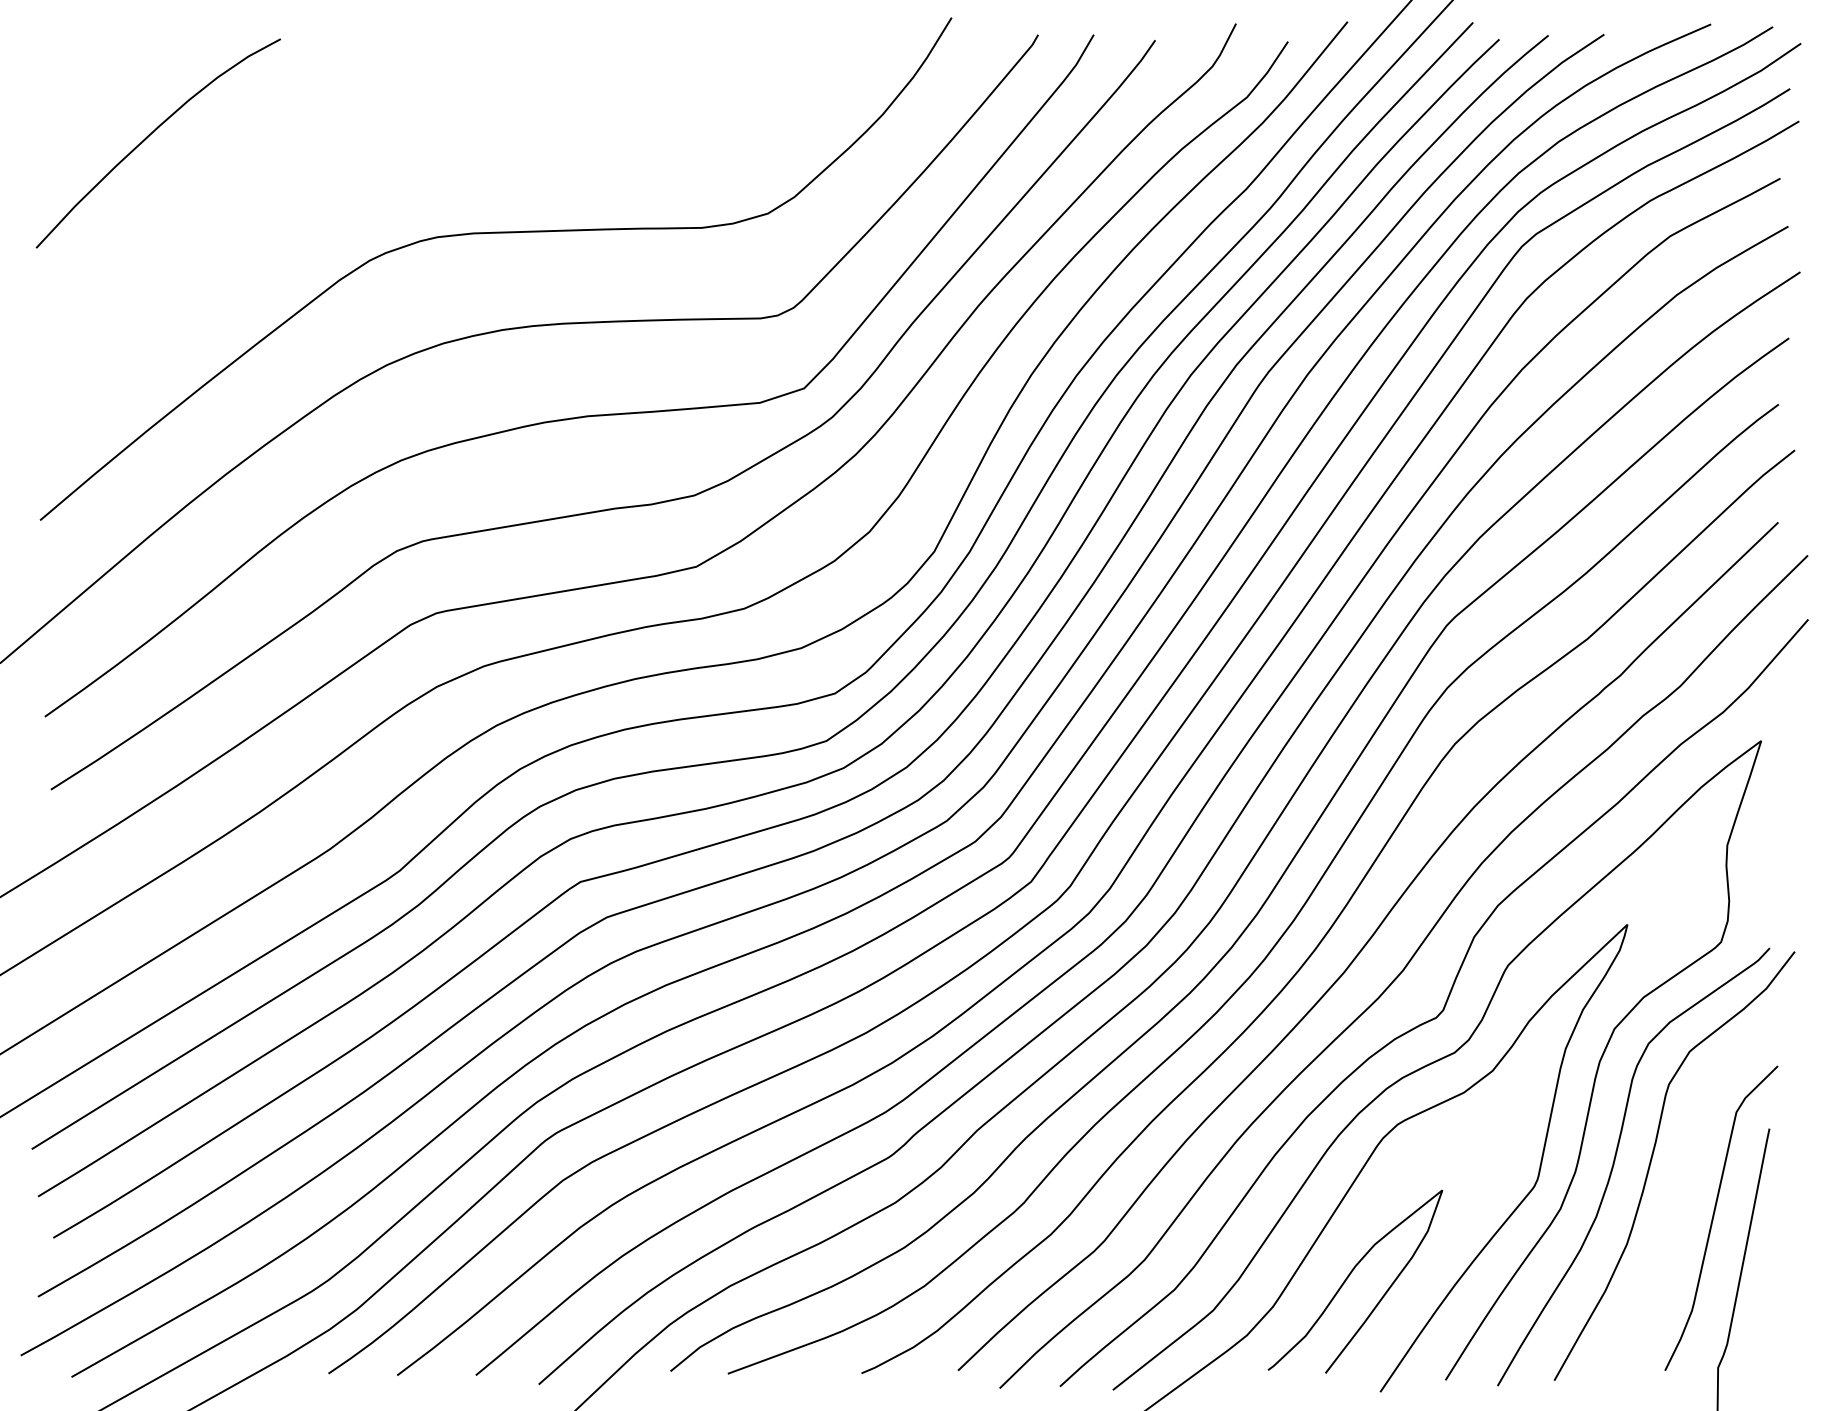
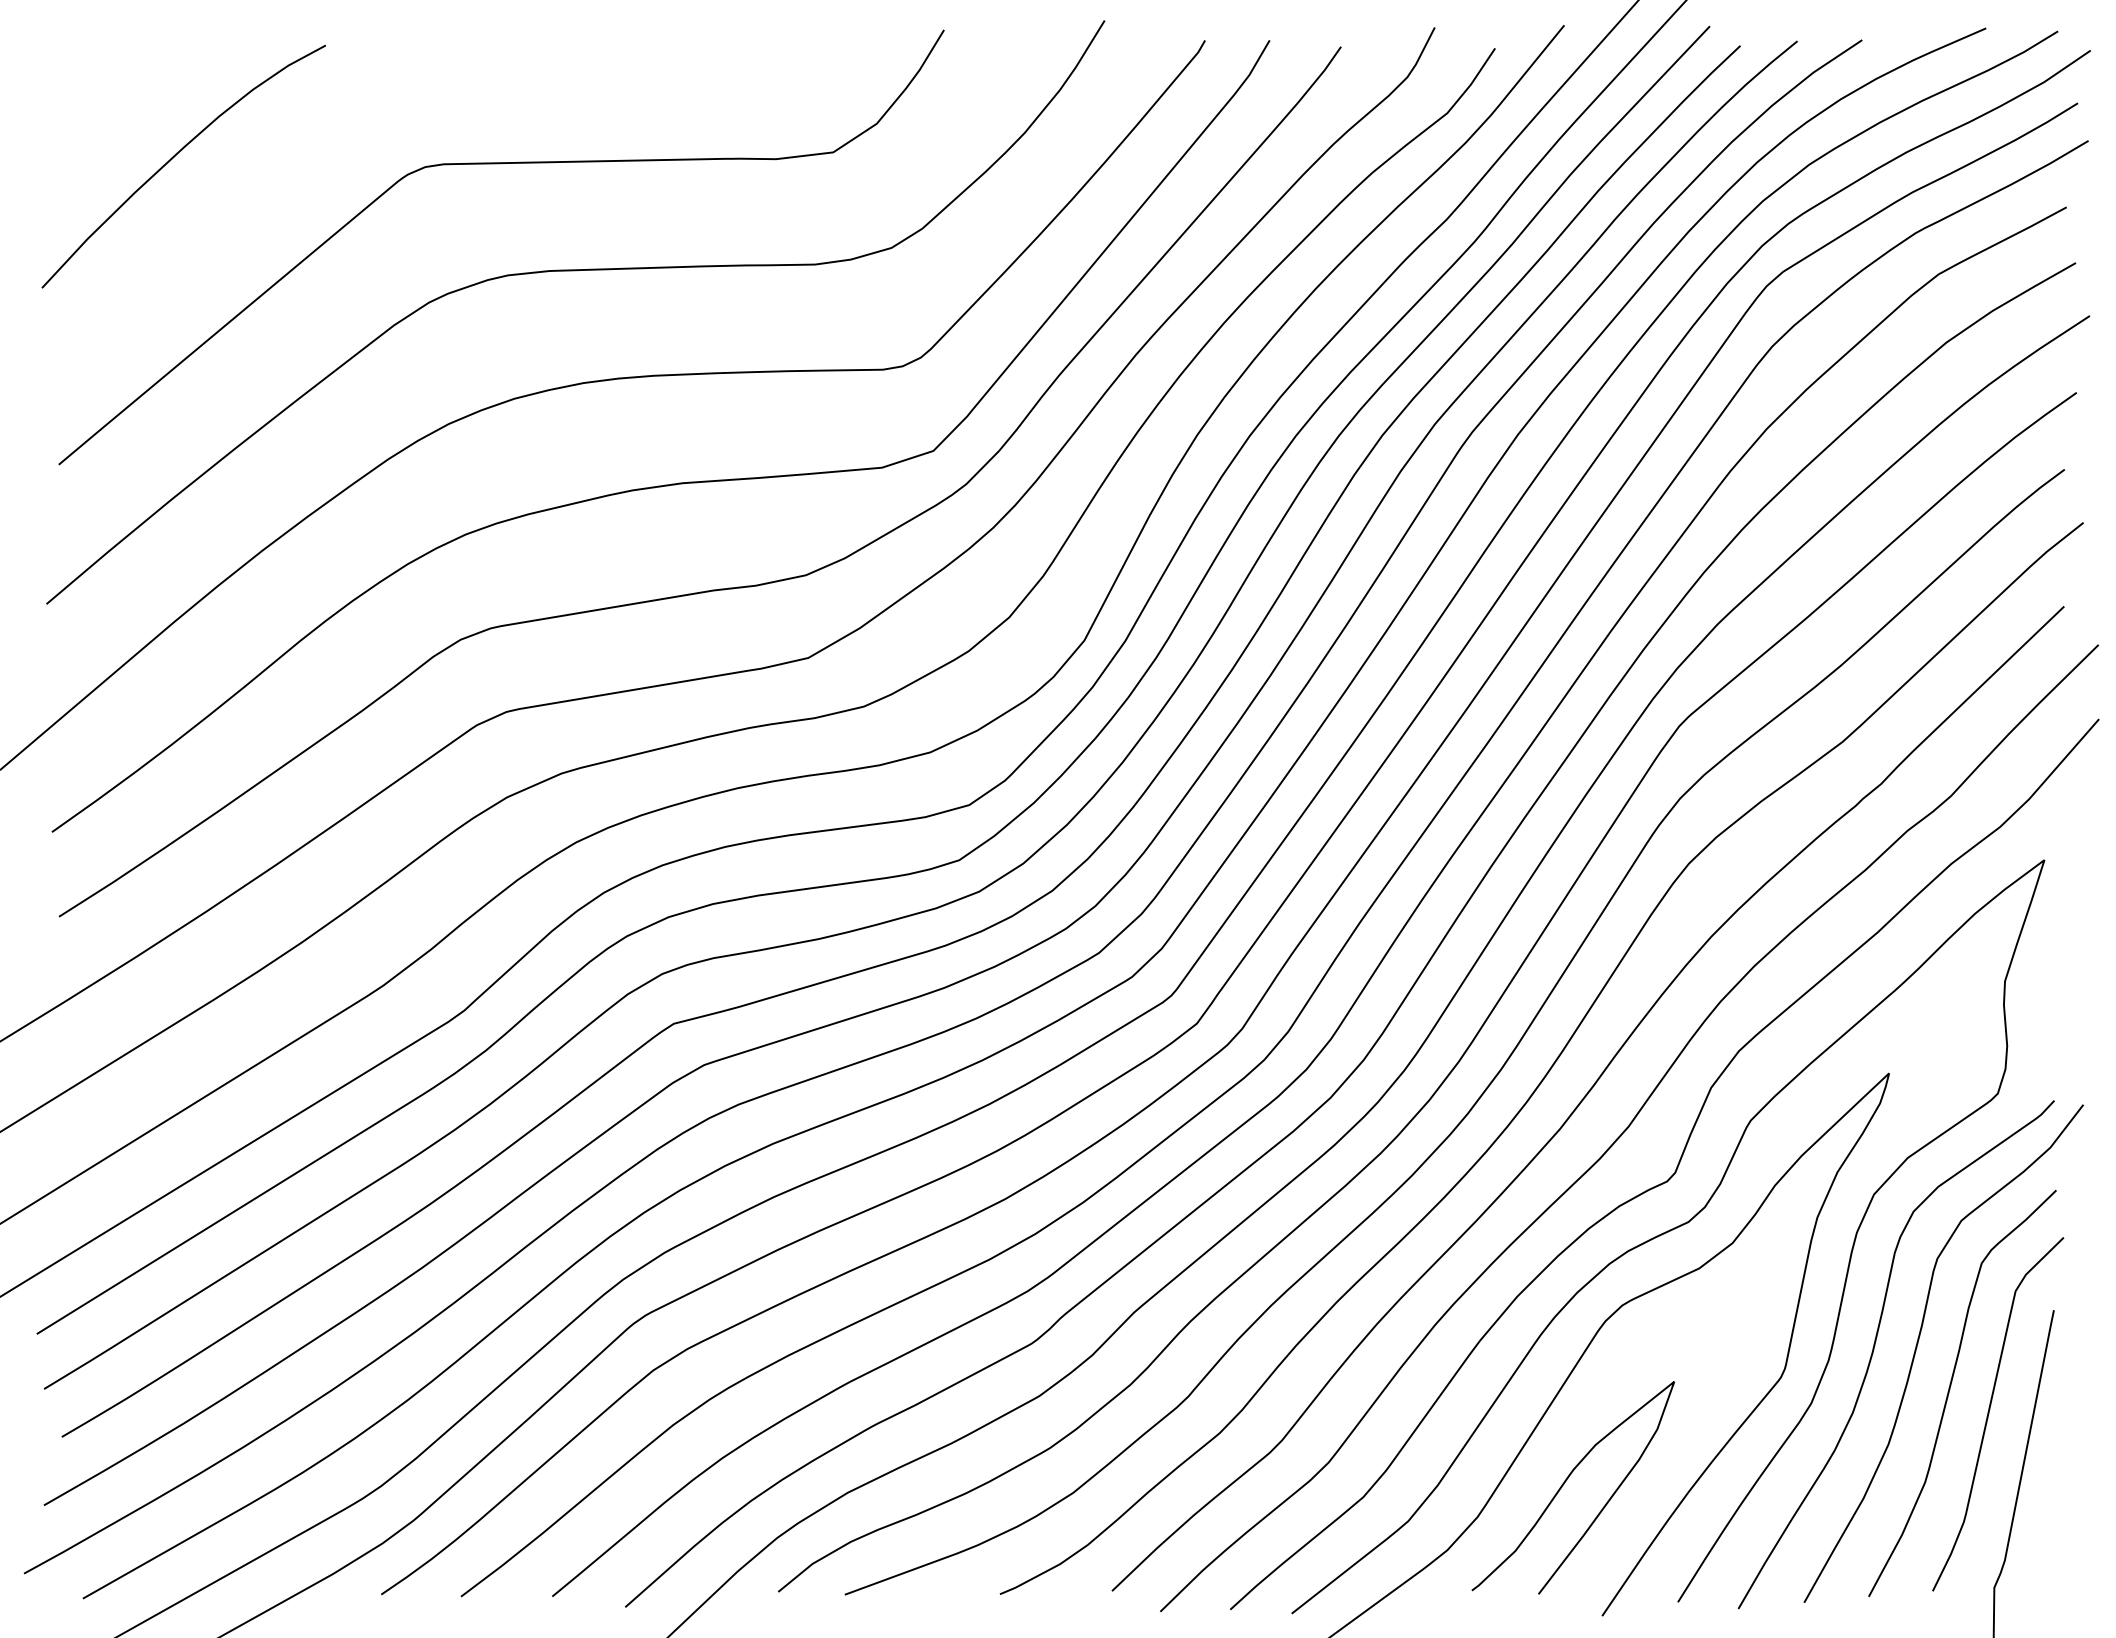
curve: (431, 141) -> (500, 164), added
curve: (1680, 1197) -> (1950, 1390), added

